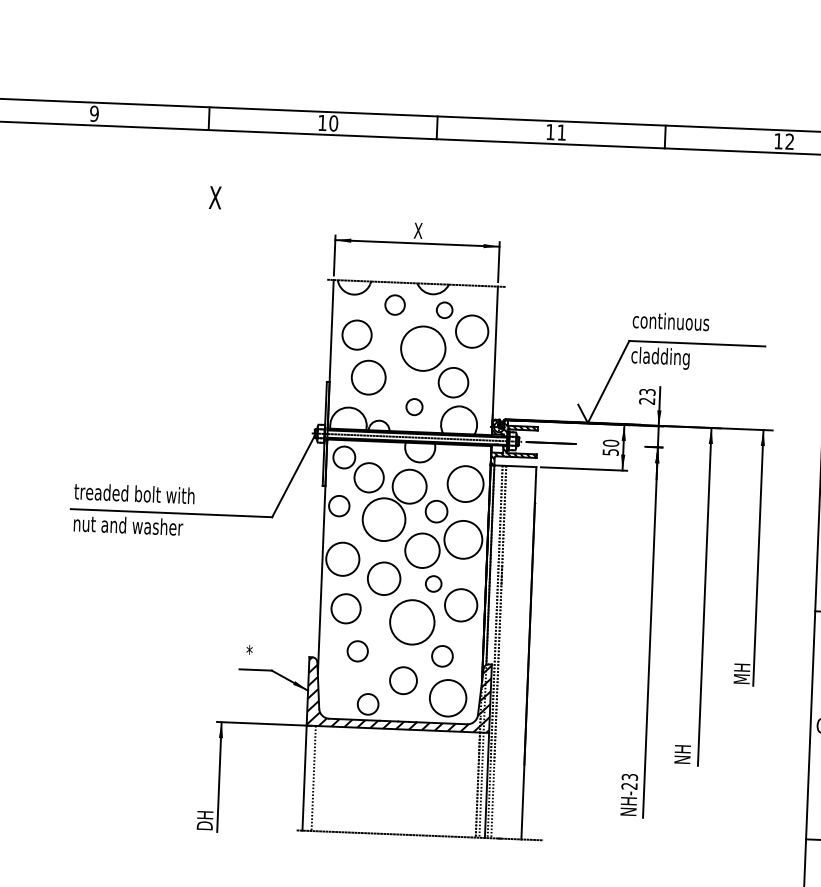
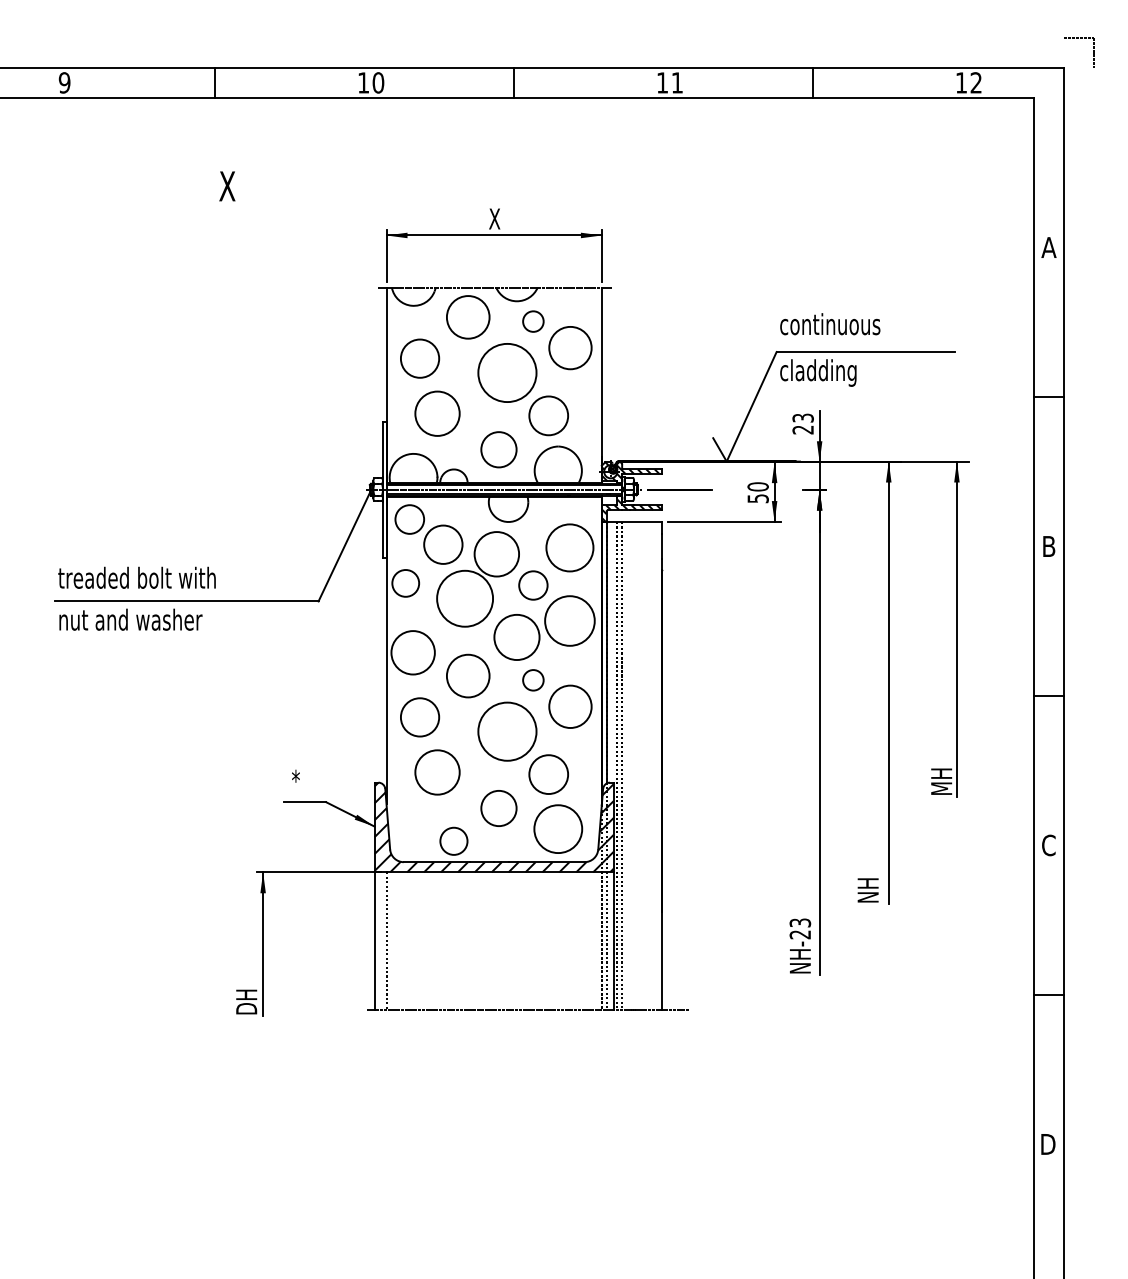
circle: (394, 305) -> (467, 317), size x1.67
circle: (414, 406) -> (498, 449), size x1.67
circle: (357, 651) -> (437, 772), size x1.67
circle: (442, 656) -> (548, 774), size x1.43

